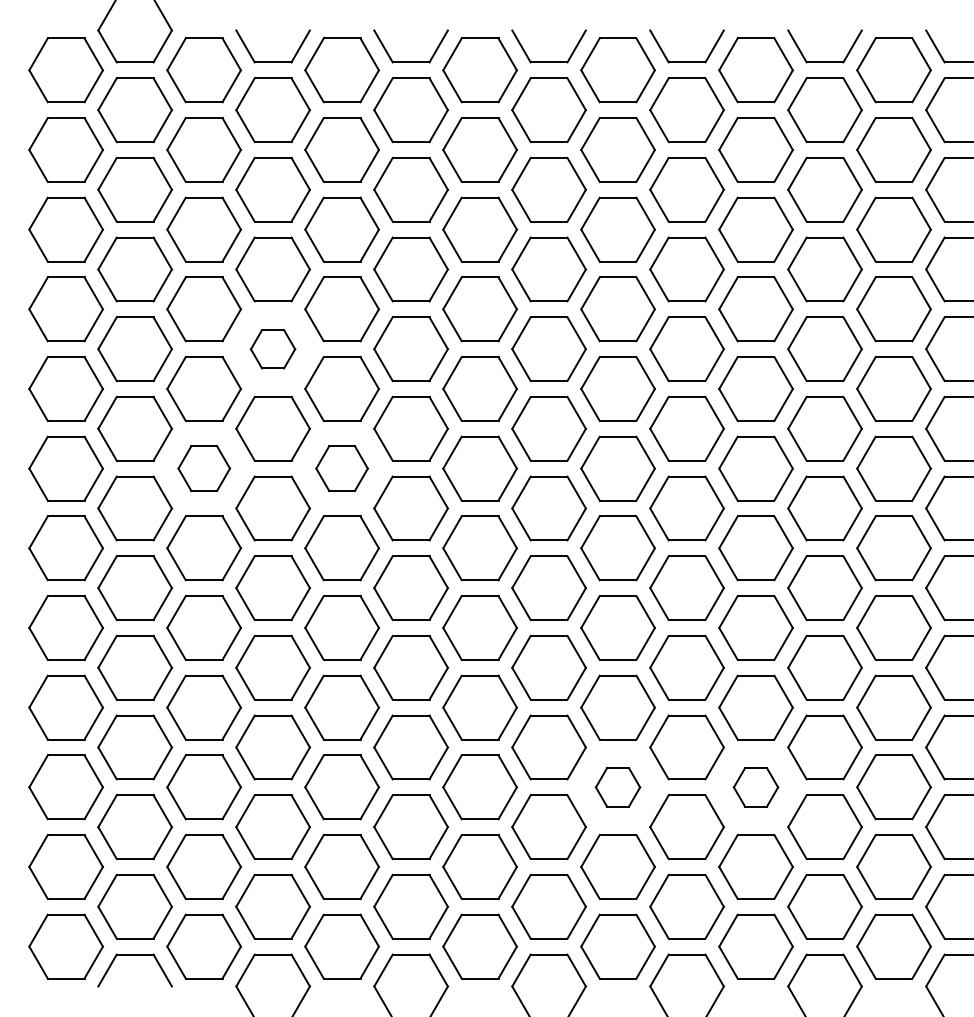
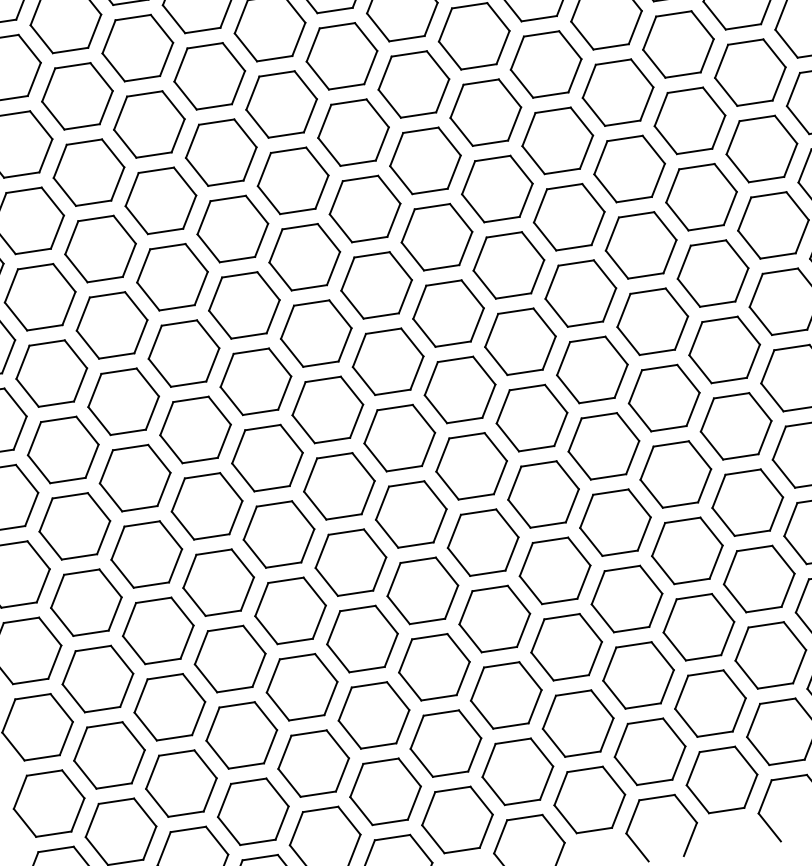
part: (272, 349) -> (171, 277), size x1.67
part: (204, 468) -> (123, 401), size x1.43
part: (341, 468) -> (255, 381), size x1.43
part: (617, 787) -> (566, 647), size x1.67
part: (755, 787) -> (698, 627), size x1.67

